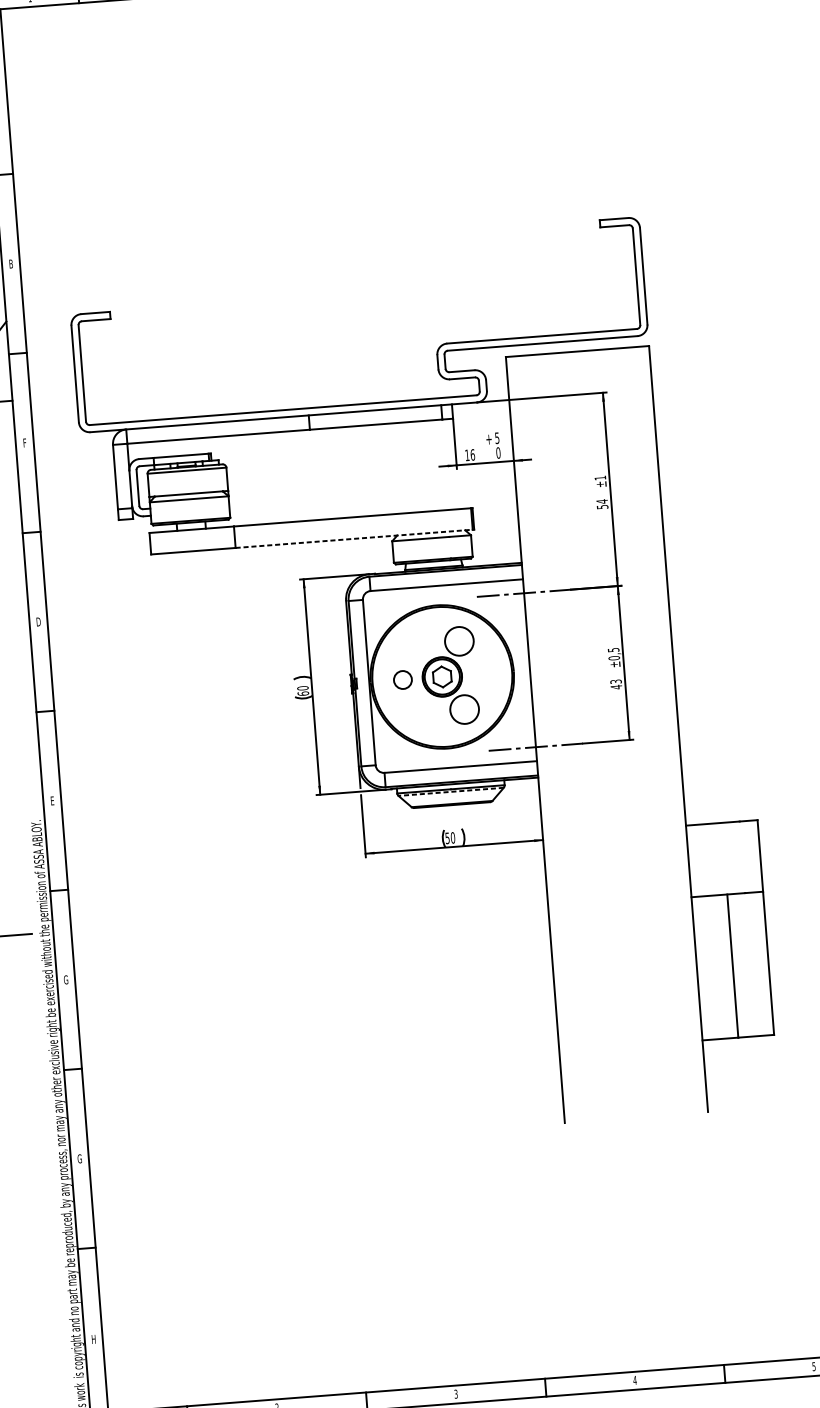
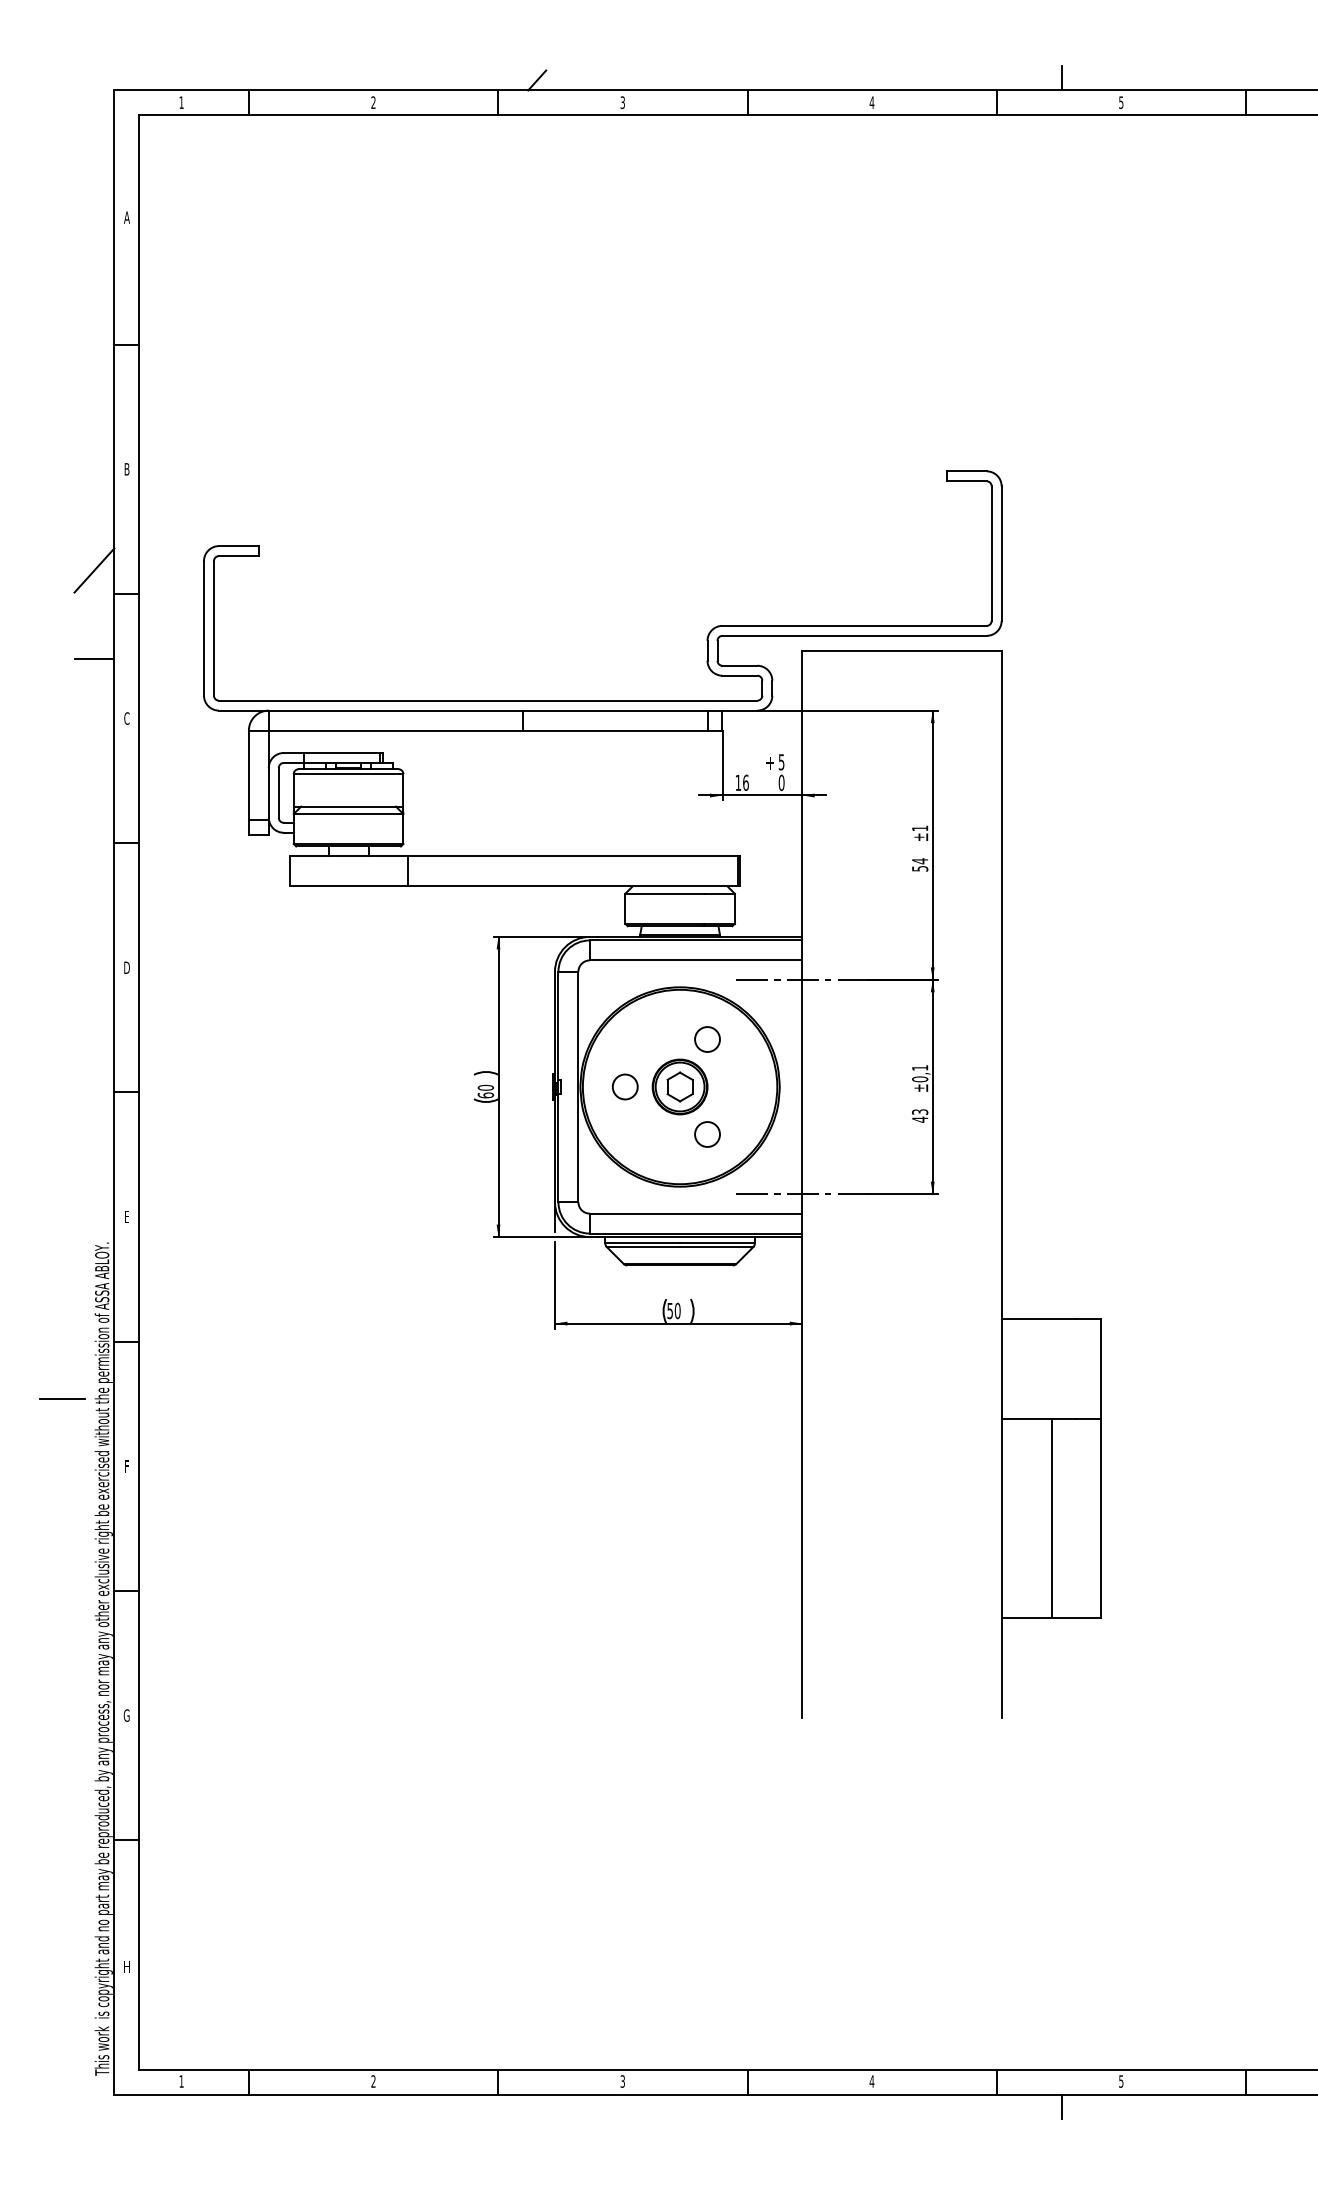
text: (24, 442) -> (126, 718), F -> C
line: (354, 538) -> (573, 886), dashed -> solid
circle: (459, 641) -> (707, 1039), size x0.62
text: (613, 649) -> (920, 1067), ±0,5 -> ±0,1
circle: (464, 709) -> (707, 1134), size x0.62
line: (450, 792) -> (679, 1247), dashed -> solid
text: (65, 980) -> (126, 1466), G -> F
line: (772, 1387) -> (1061, 2106), added

